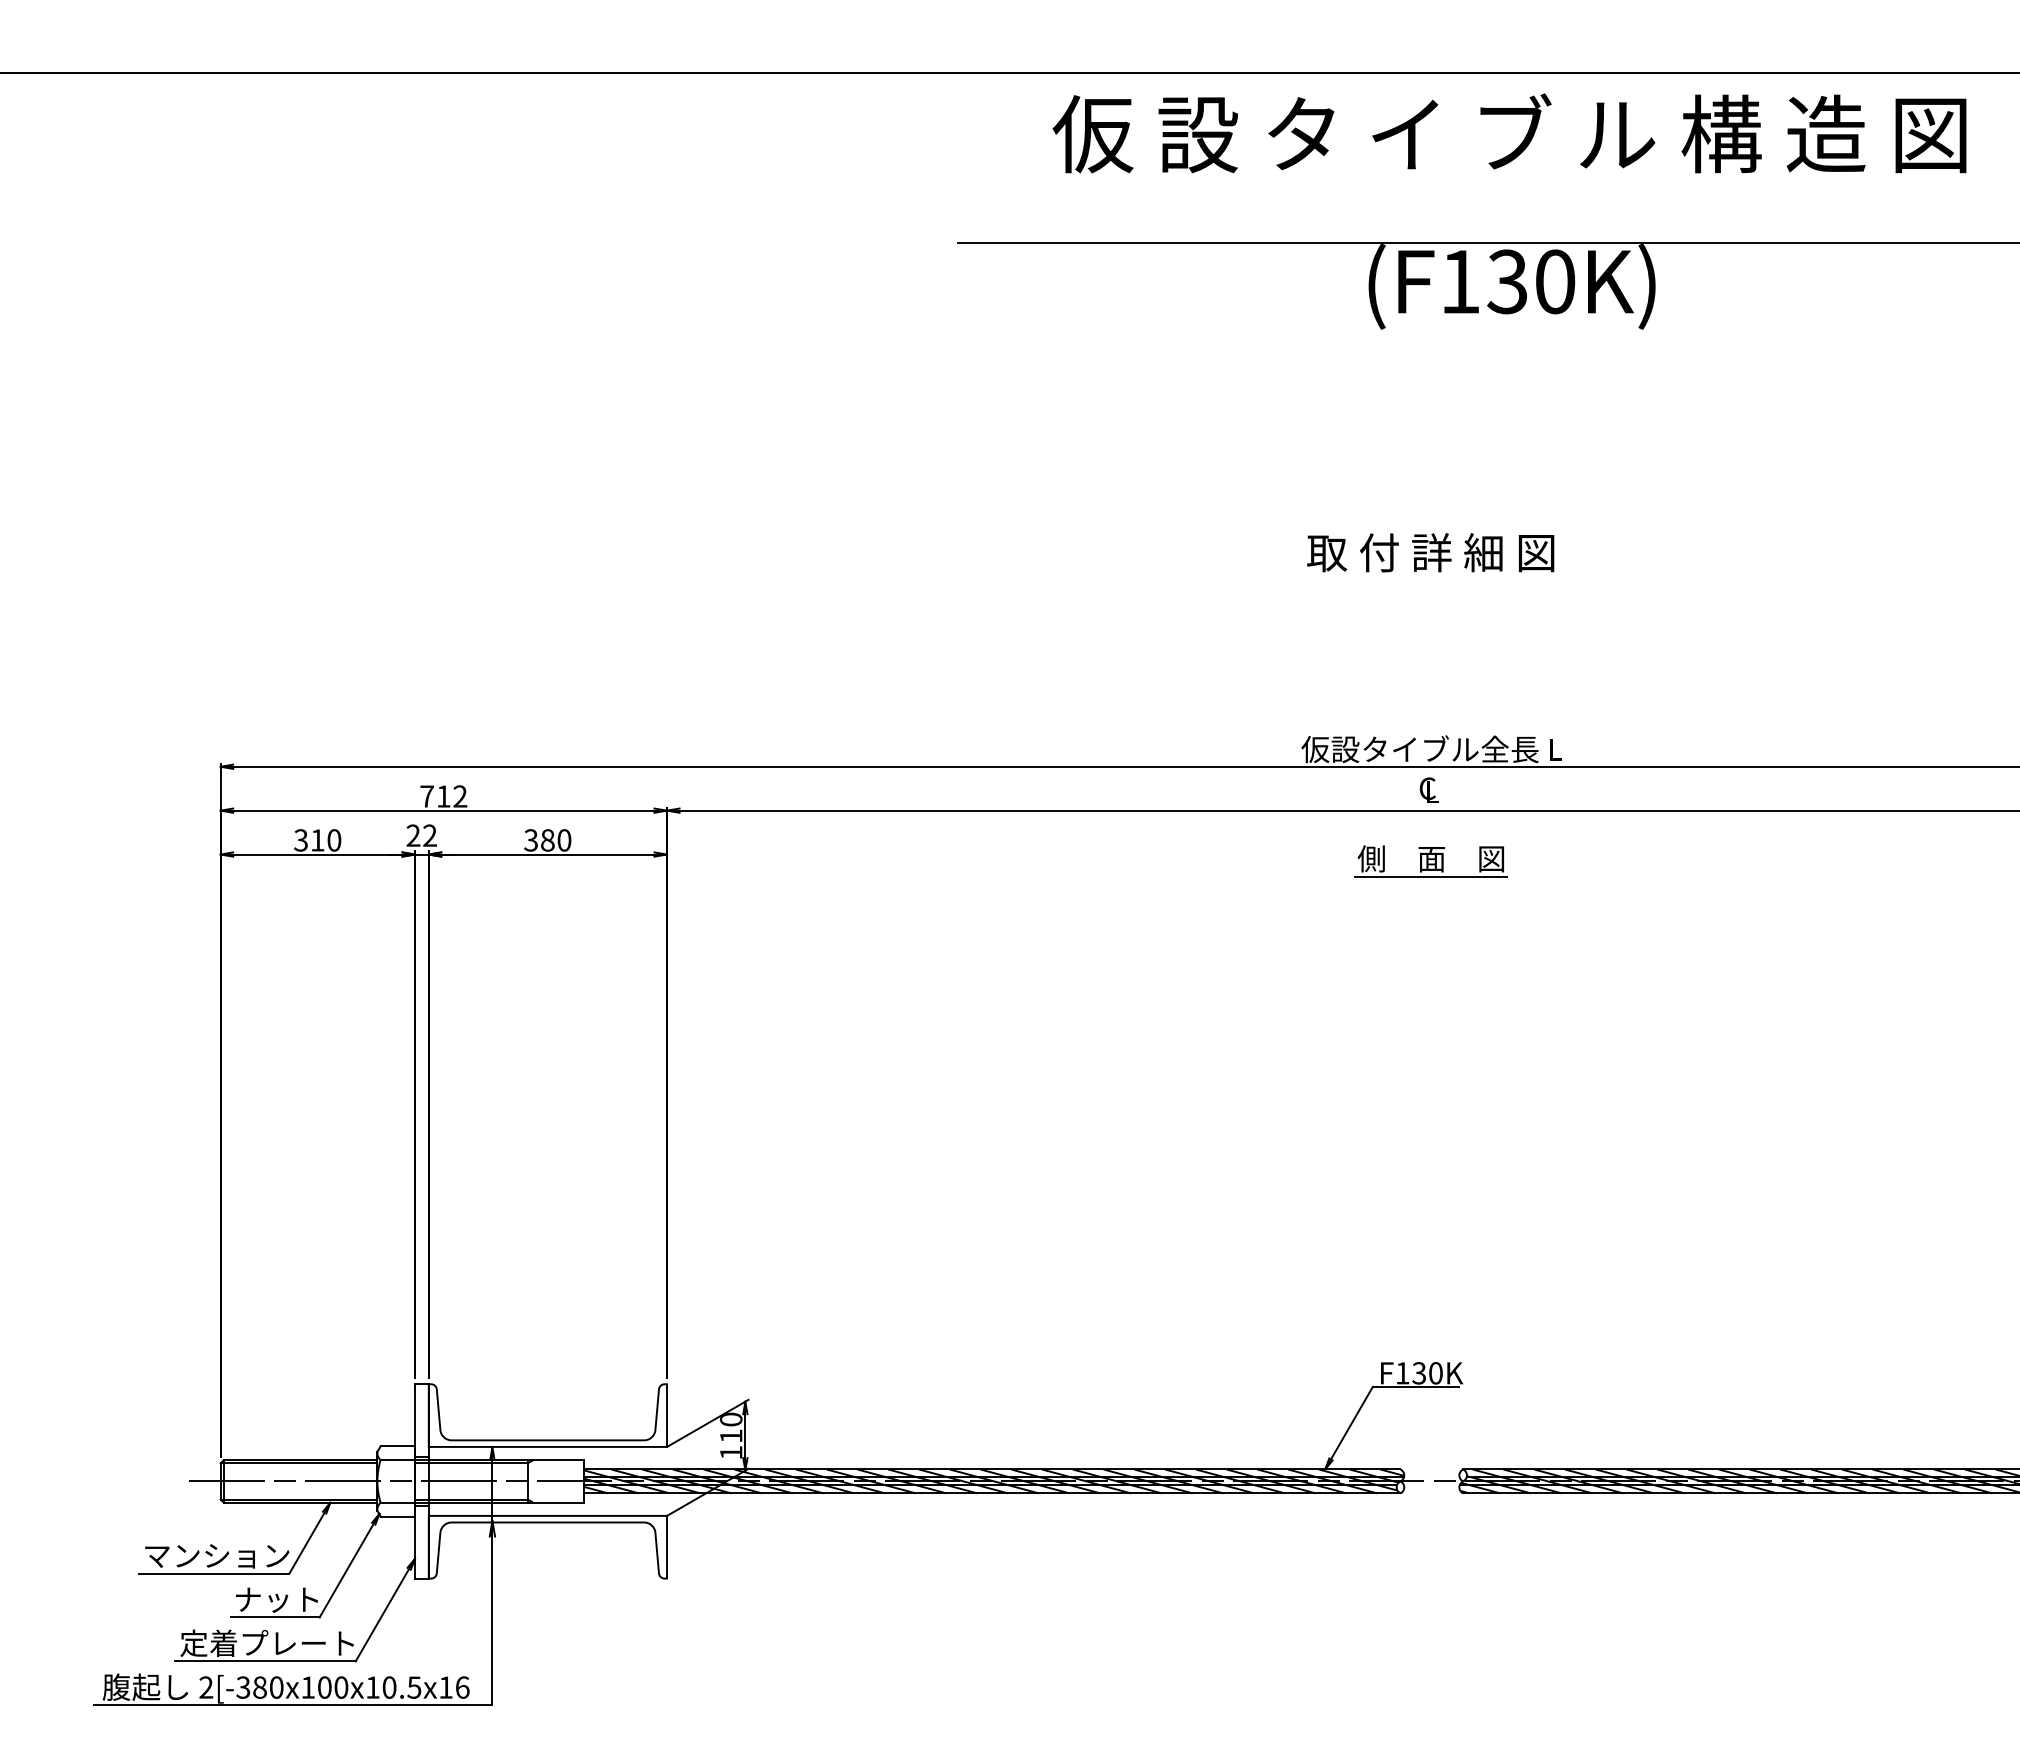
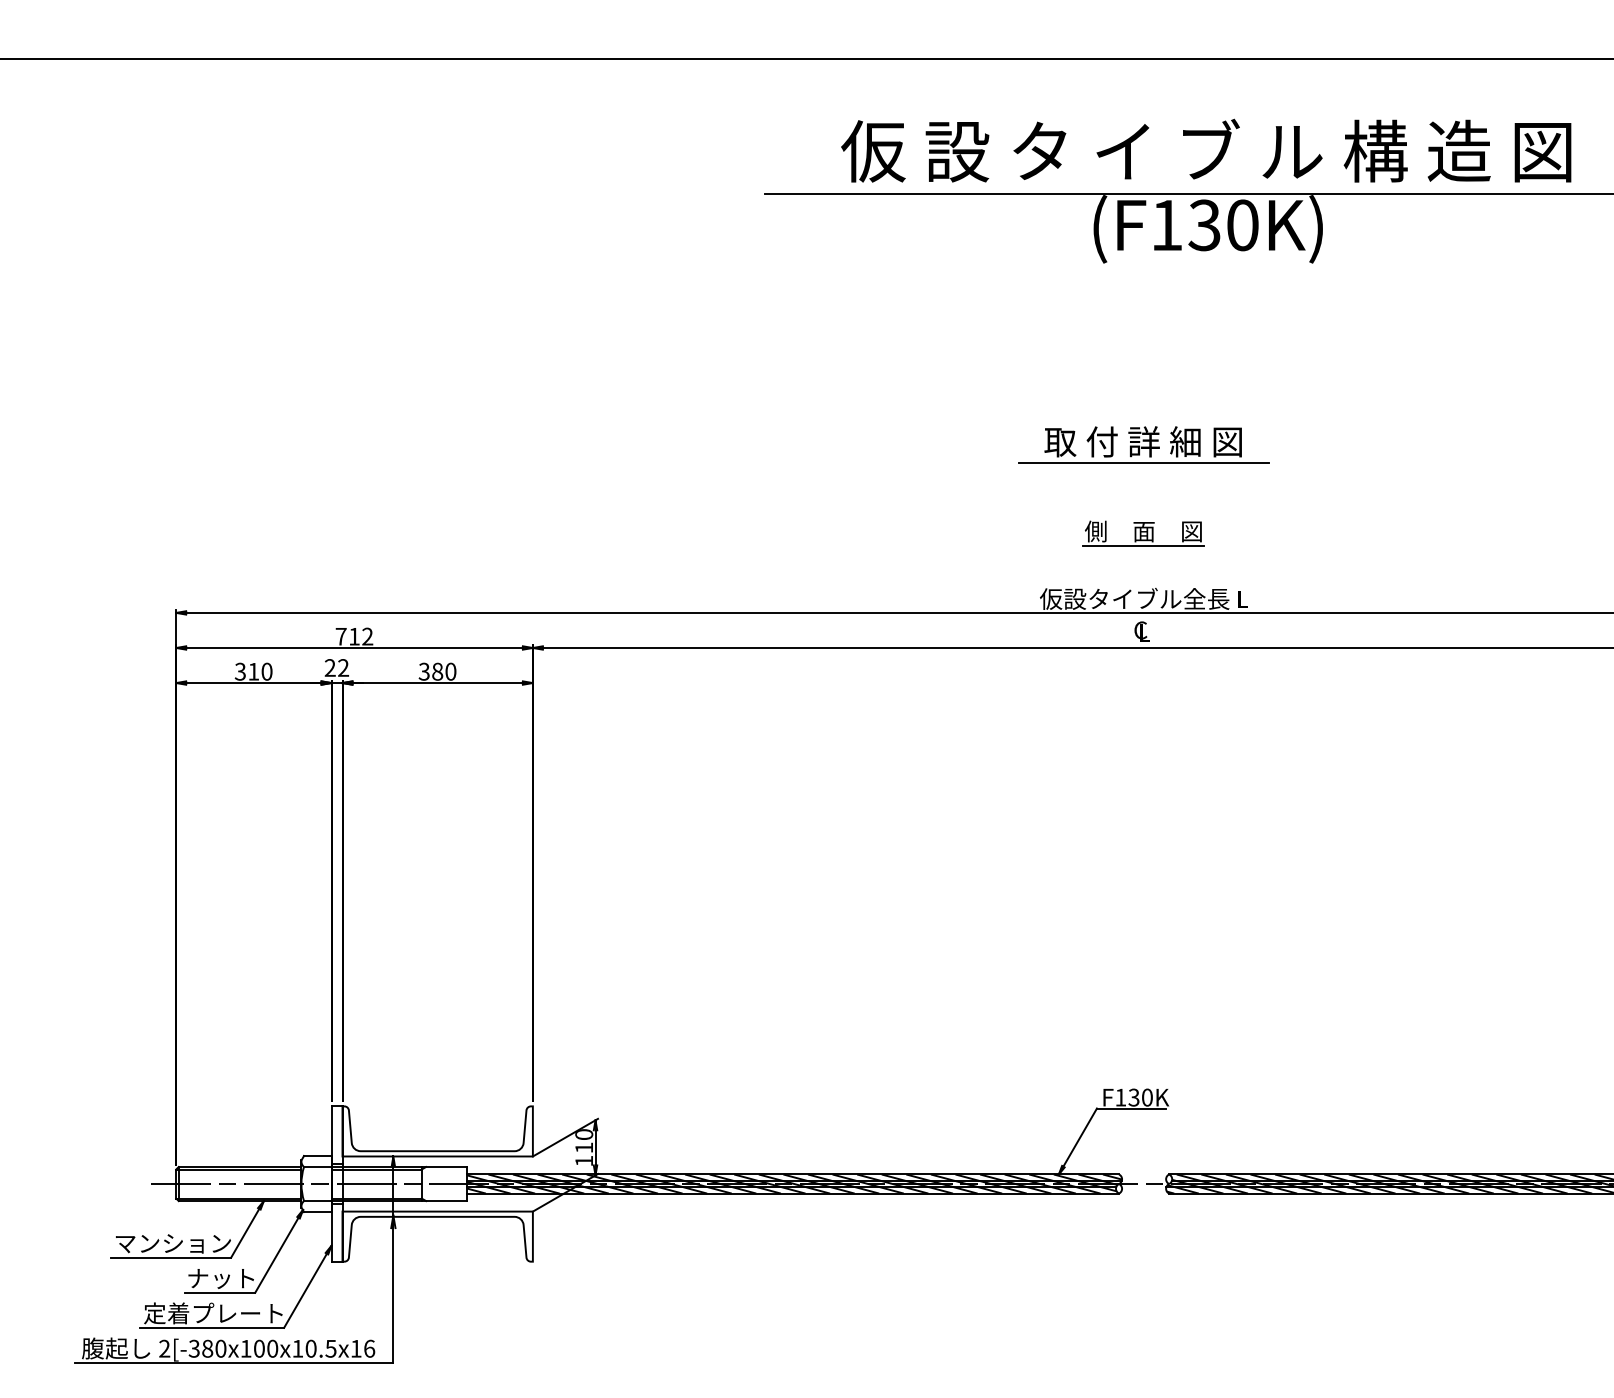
text: (1509, 133) -> (1206, 150), moved
line: (1431, 578) -> (1143, 462), added
part: (1431, 861) -> (1143, 533), moved

